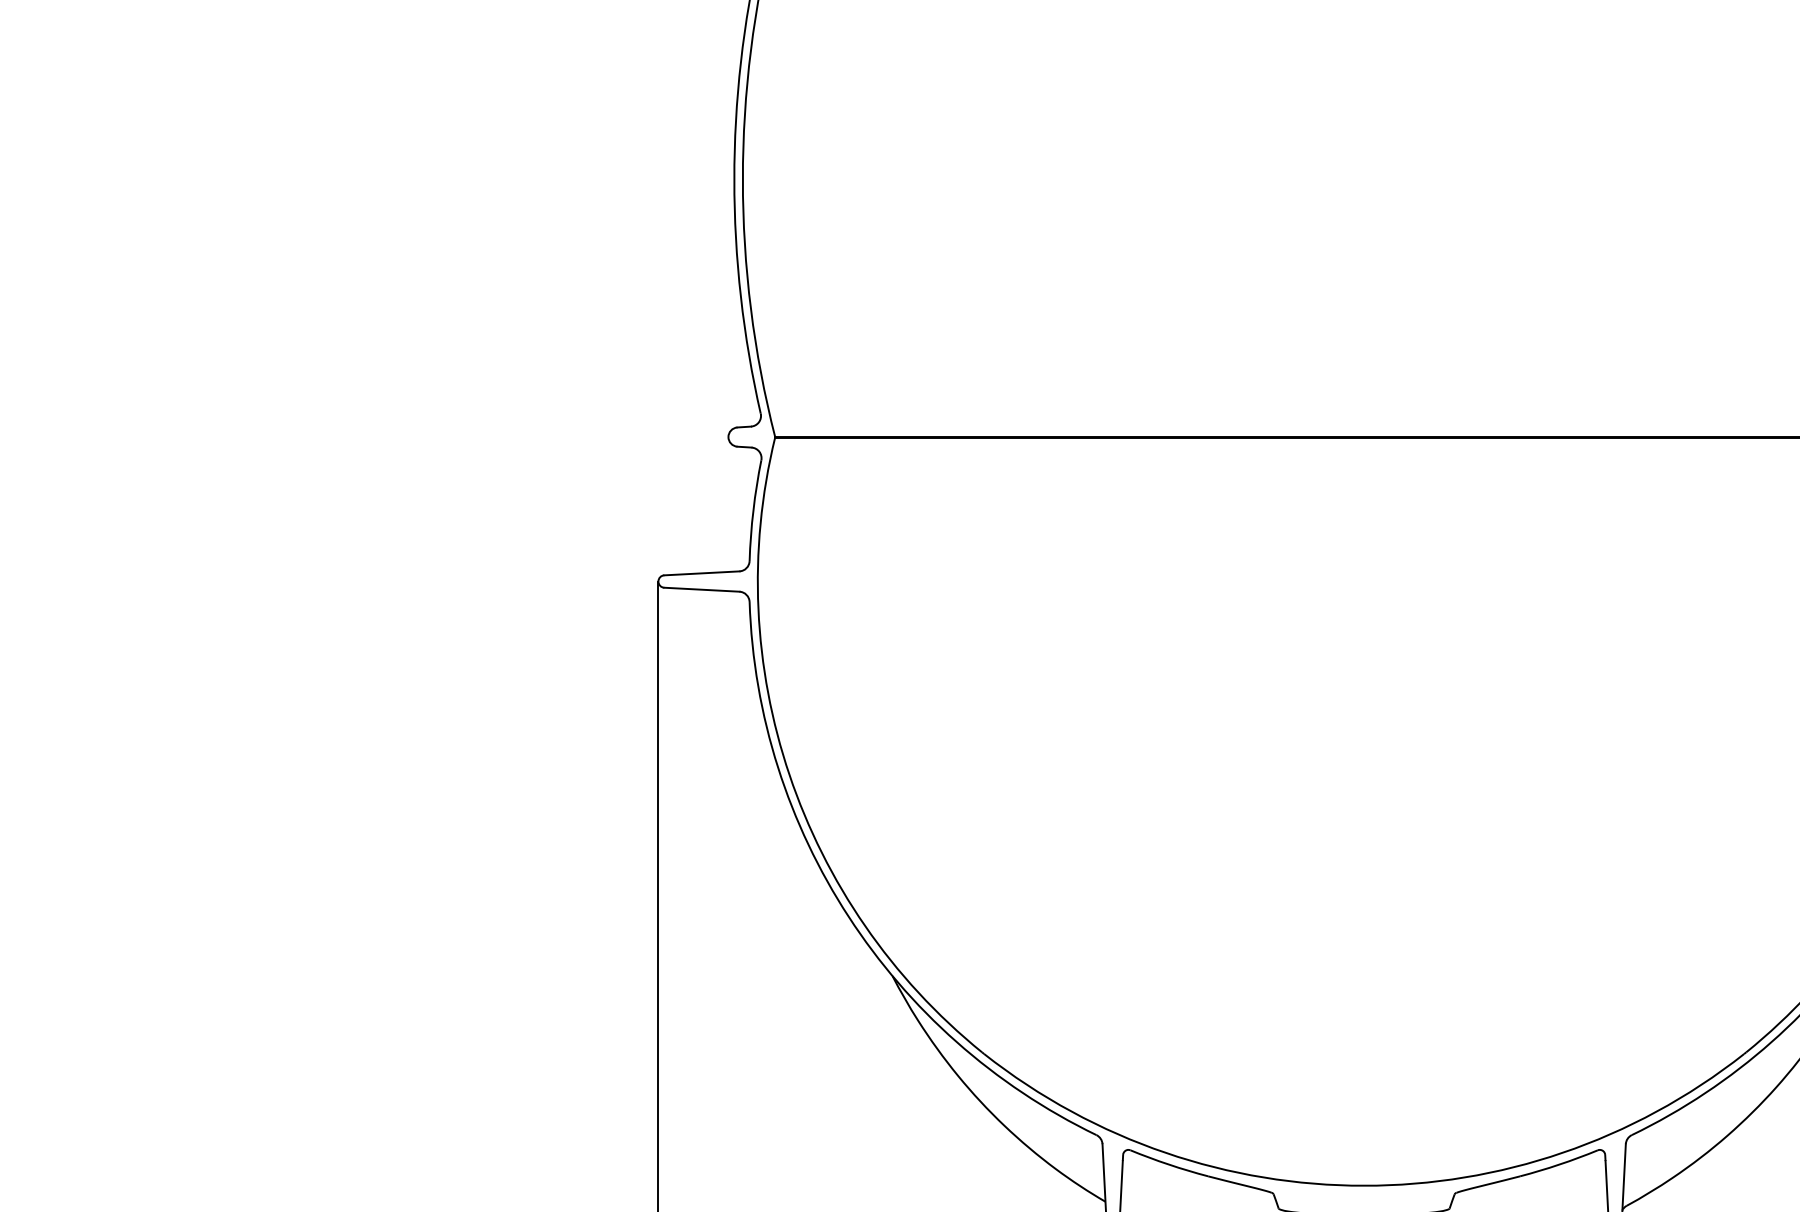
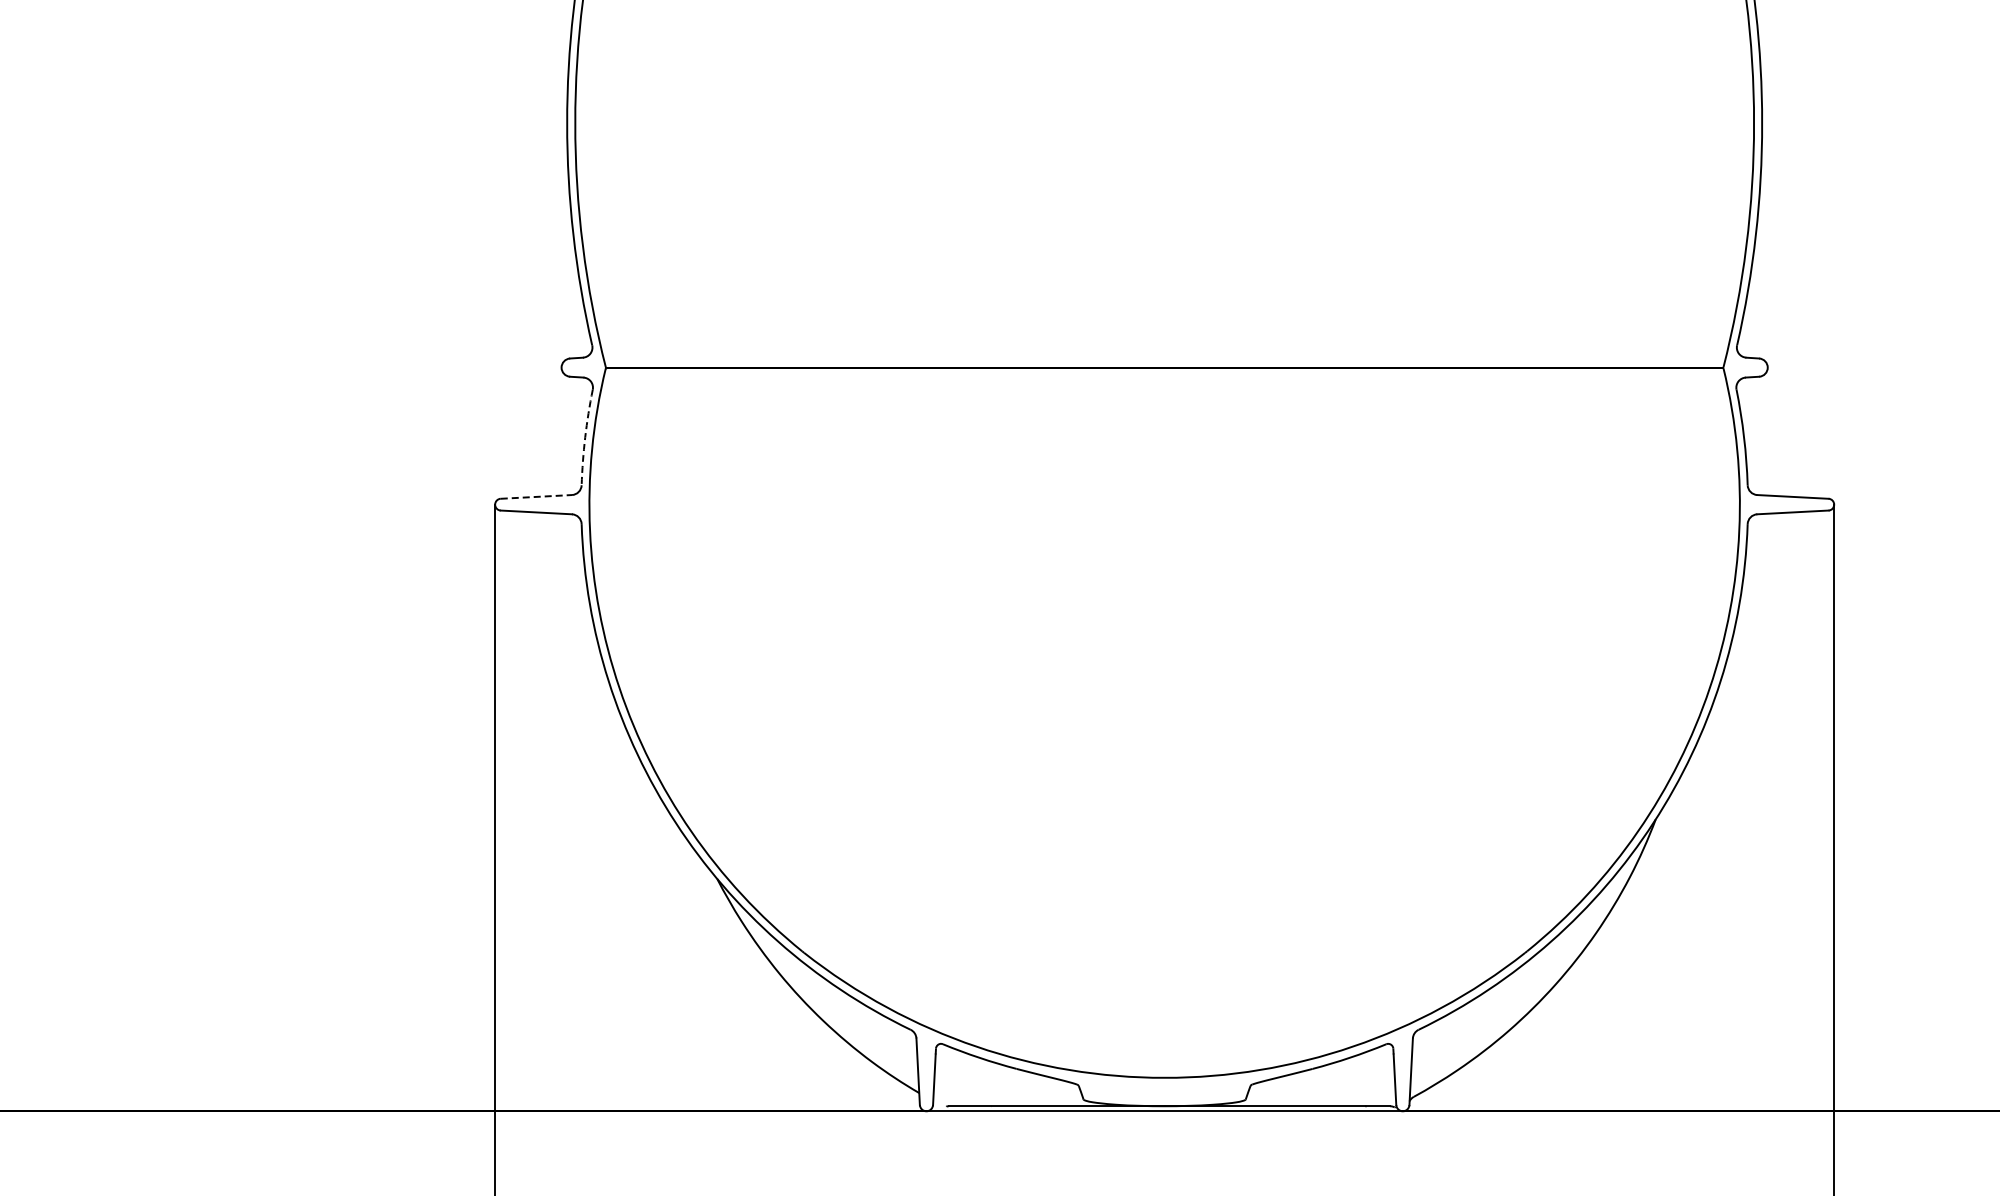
arc: (753, 510) -> (585, 437), solid -> dashed
line: (702, 572) -> (536, 496), solid -> dashed

